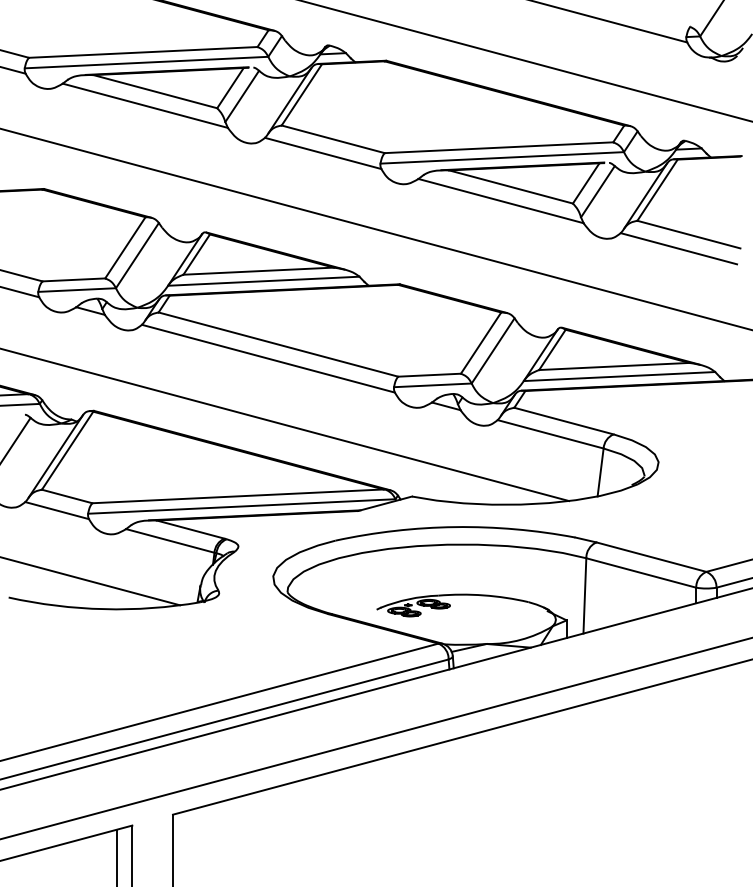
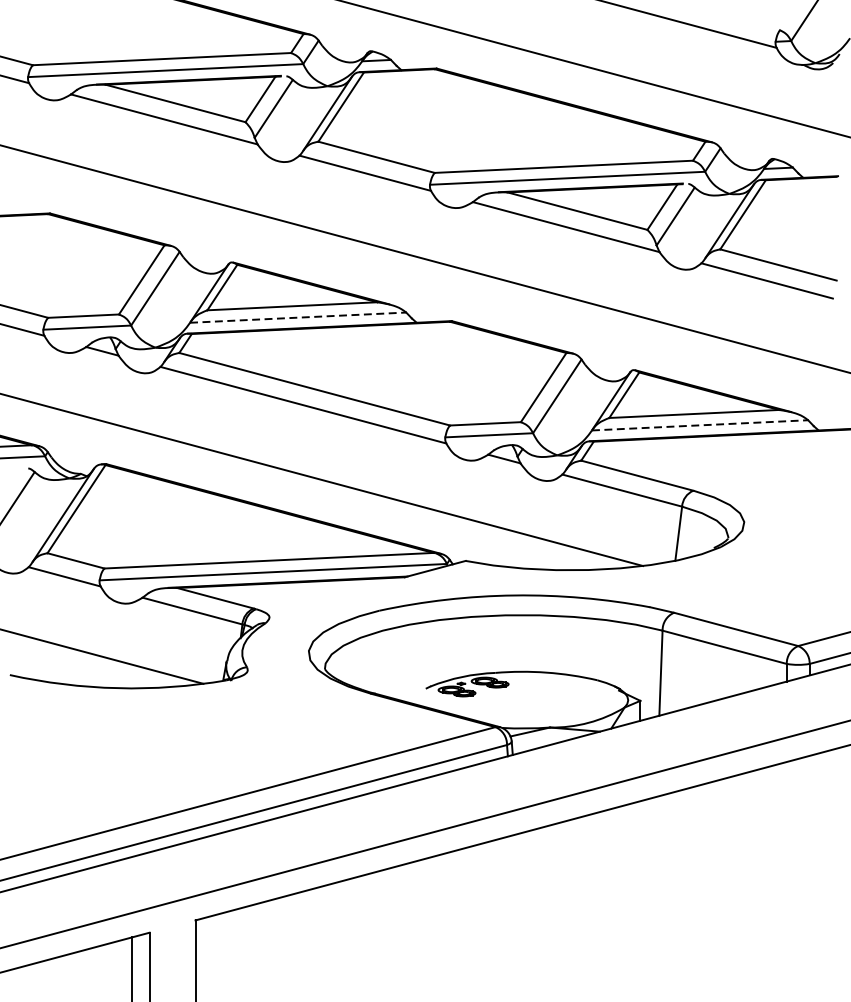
line: (263, 281) -> (297, 317), solid -> dashed
line: (619, 376) -> (700, 425), solid -> dashed

